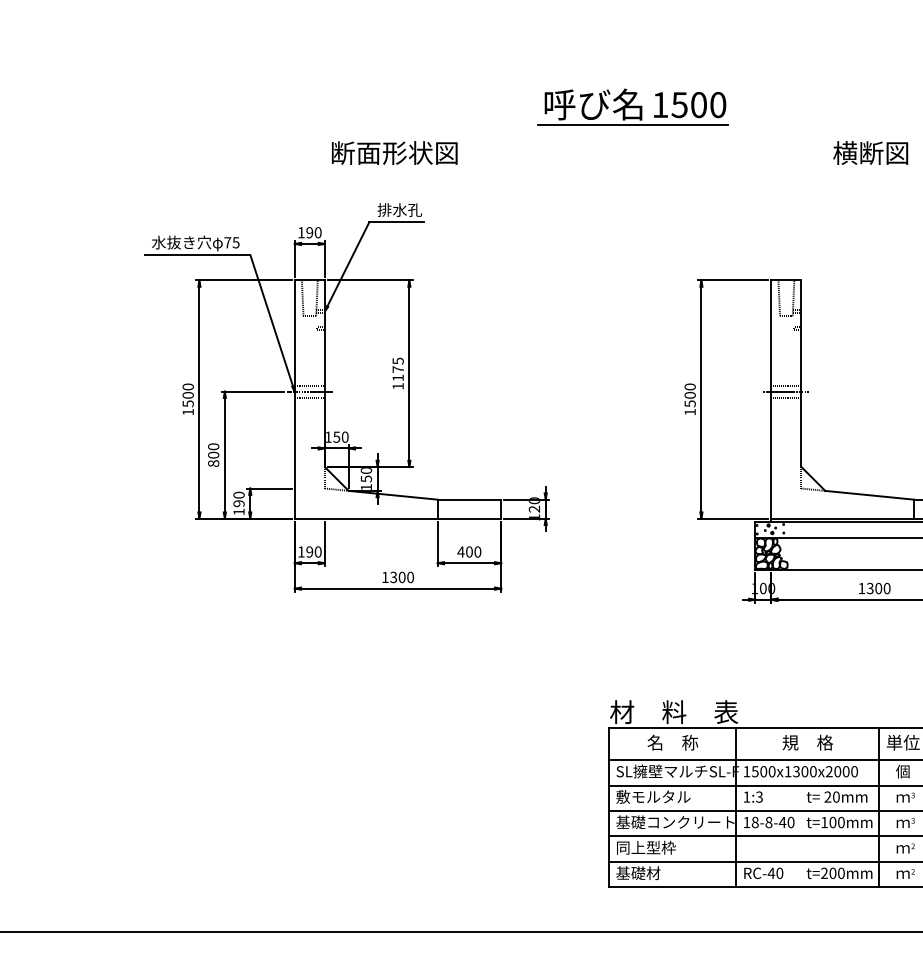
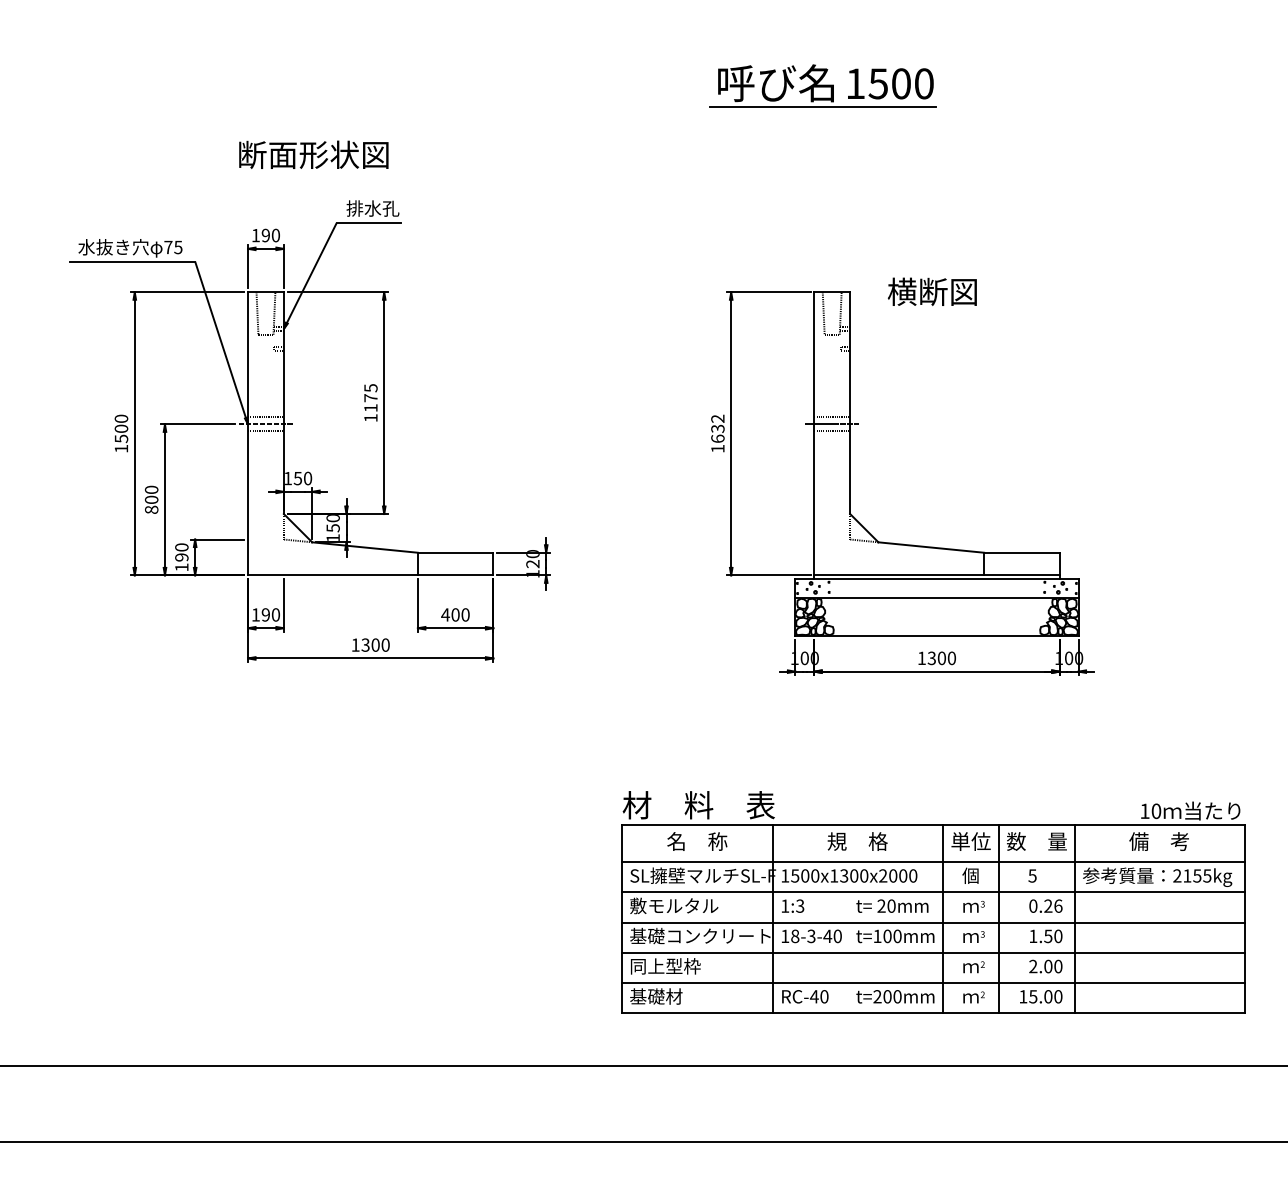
part: (632, 106) -> (822, 85), moved
text: (394, 152) -> (313, 154), moved
text: (869, 152) -> (931, 291), moved
text: (689, 395) -> (717, 428), 1500 -> 1632
text: (768, 821) -> (811, 935), 18-8-40 -> 18-3-40

